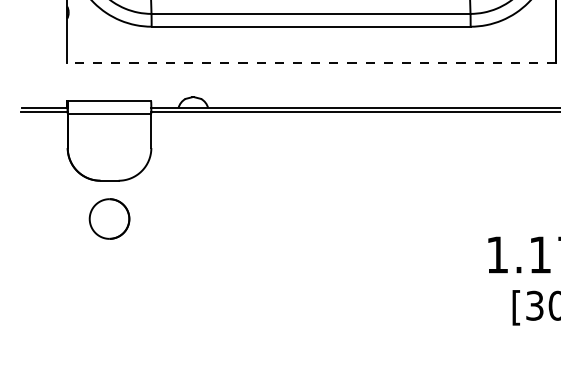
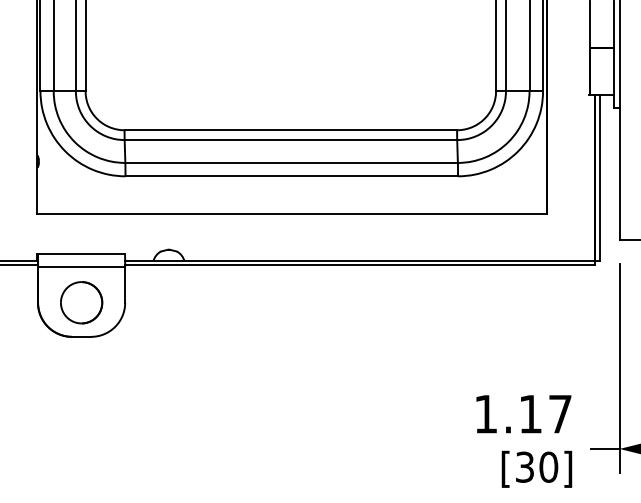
line: (310, 62) -> (291, 213), dashed -> solid
part: (109, 218) -> (81, 302), moved

